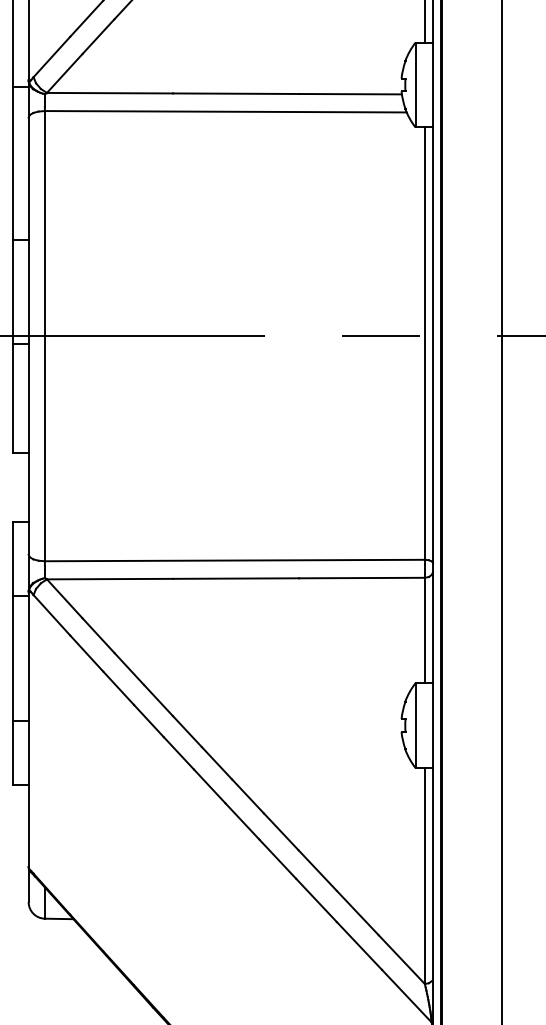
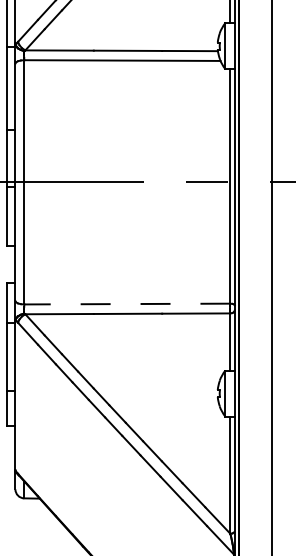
line: (233, 561) -> (126, 304), solid -> dashed

